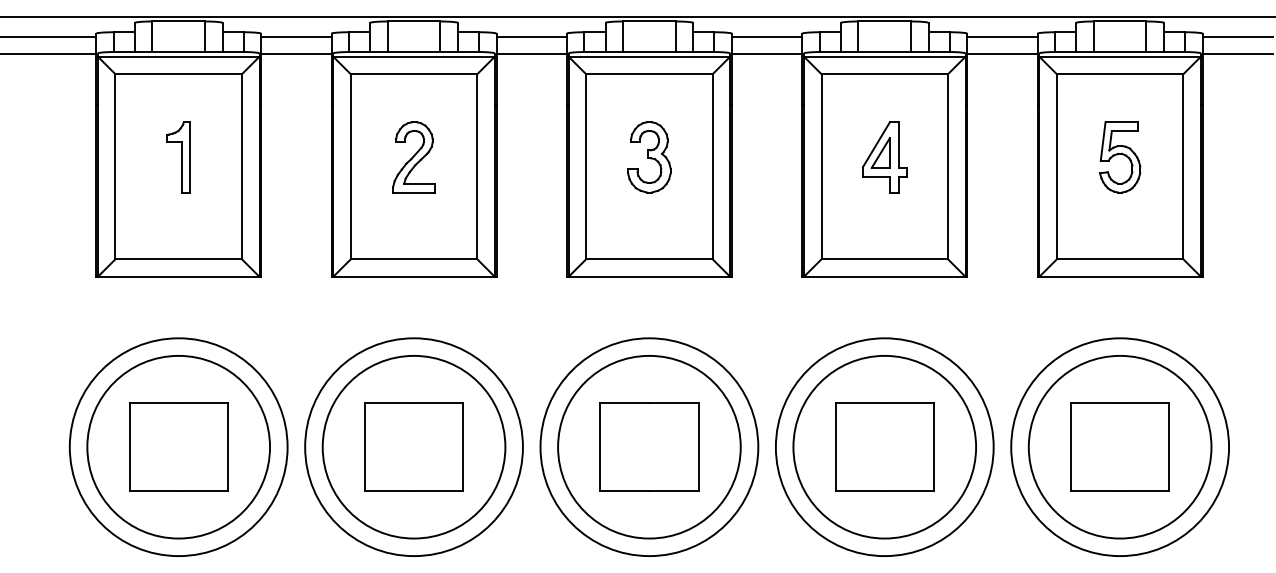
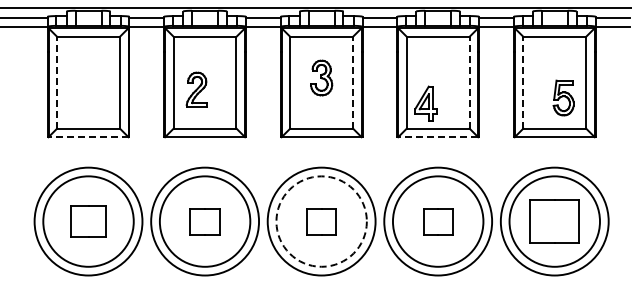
part: (178, 156) -> (88, 77), removed
part: (412, 156) -> (196, 89), moved
part: (883, 156) -> (425, 103), moved
part: (1119, 156) -> (563, 97), moved
line: (116, 166) -> (57, 82), solid -> dashed
line: (711, 166) -> (352, 82), solid -> dashed
line: (947, 166) -> (469, 82), solid -> dashed
line: (1057, 166) -> (523, 82), solid -> dashed
line: (178, 277) -> (88, 137), solid -> dashed
line: (883, 277) -> (437, 137), solid -> dashed
part: (178, 447) -> (88, 221), size x0.7
part: (412, 447) -> (204, 221), size x0.6
circle: (649, 447) -> (321, 221), solid -> dashed
part: (649, 447) -> (321, 221), size x0.6
part: (885, 447) -> (438, 221), size x0.6

